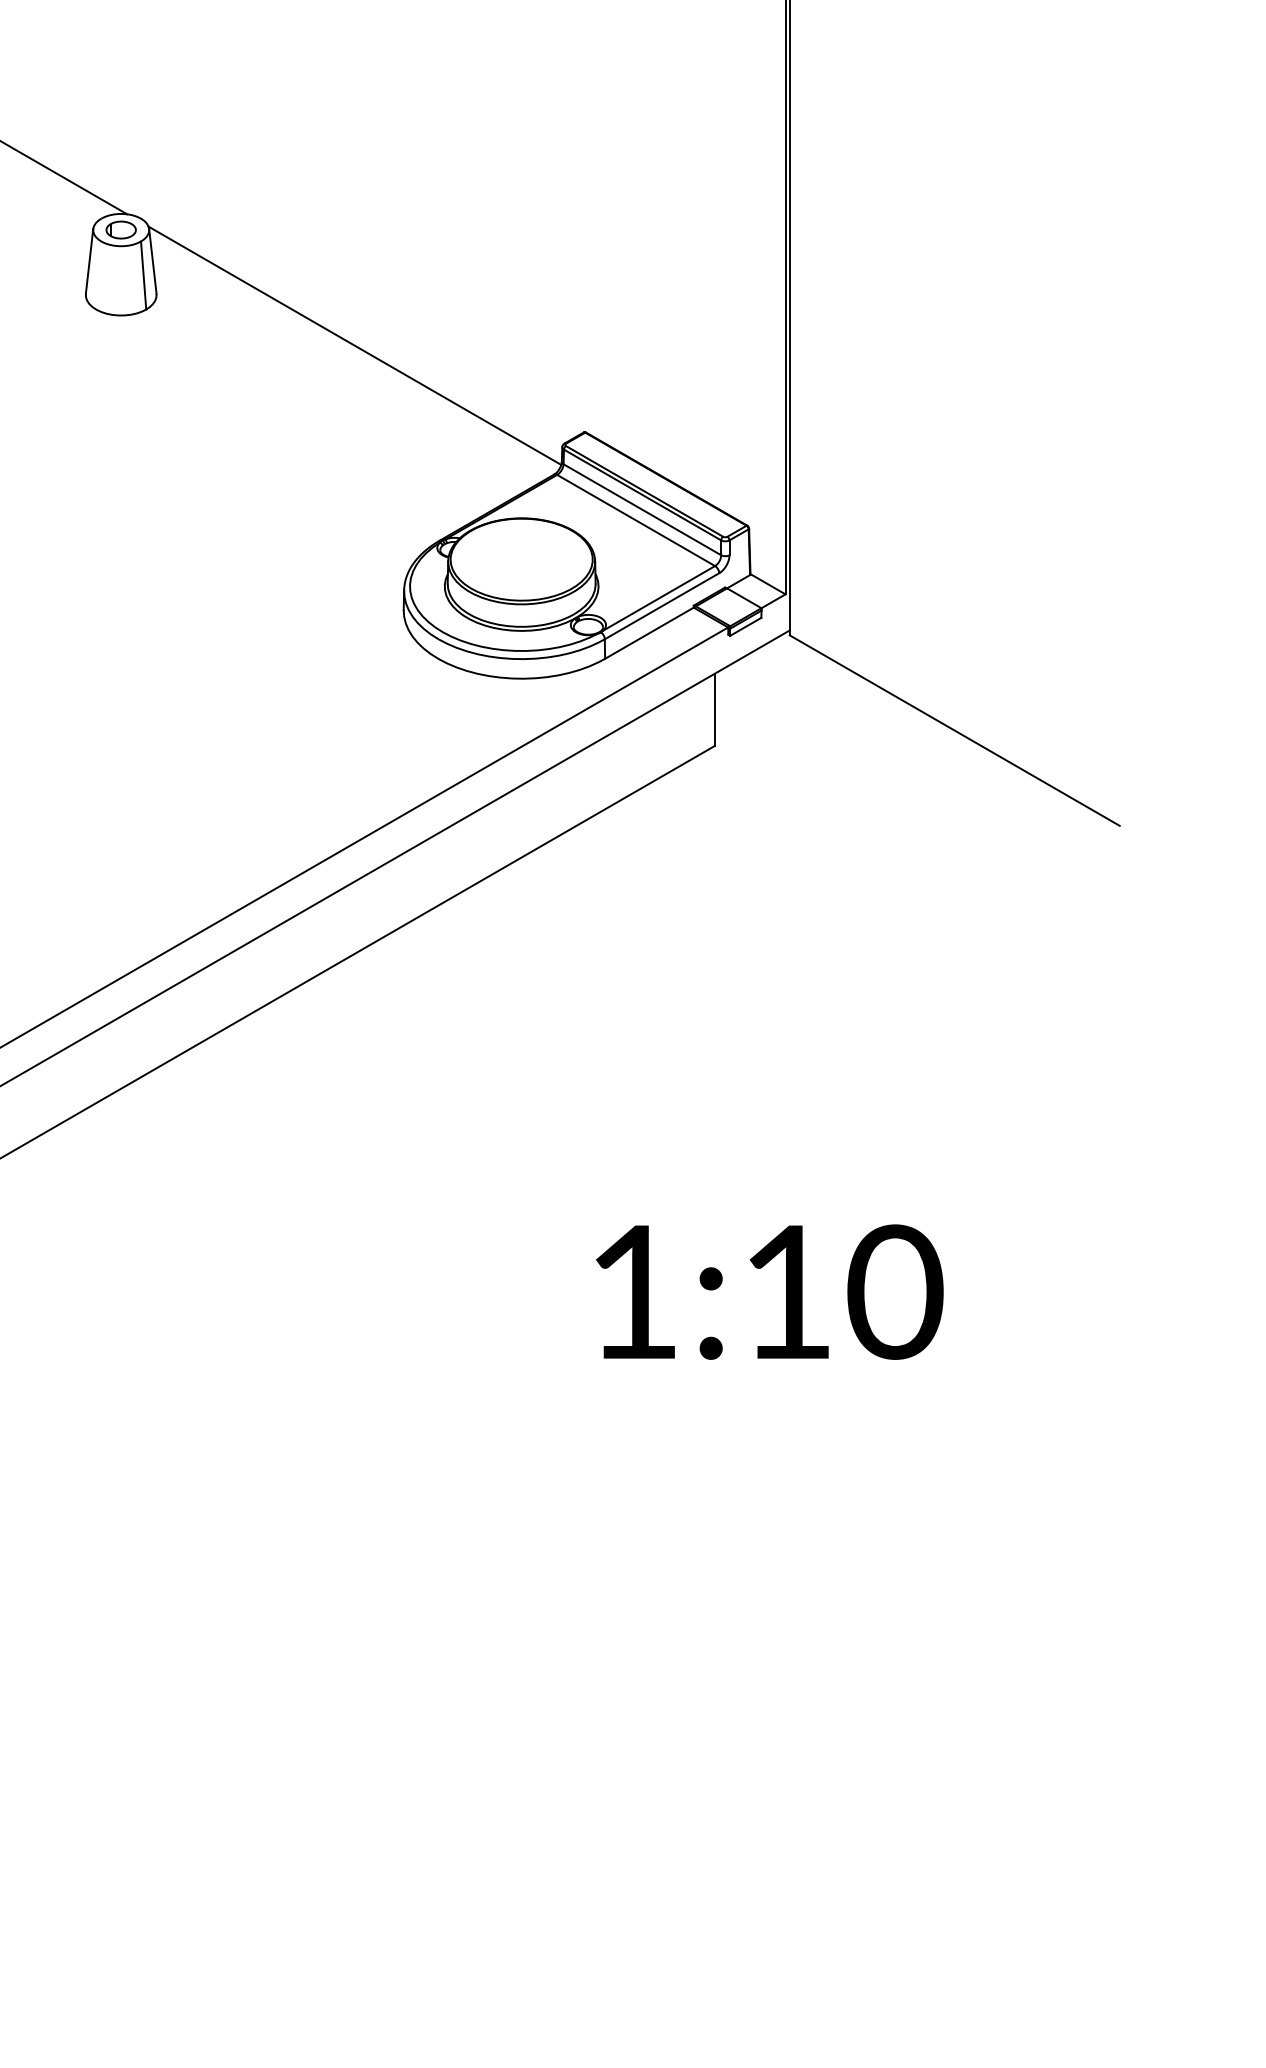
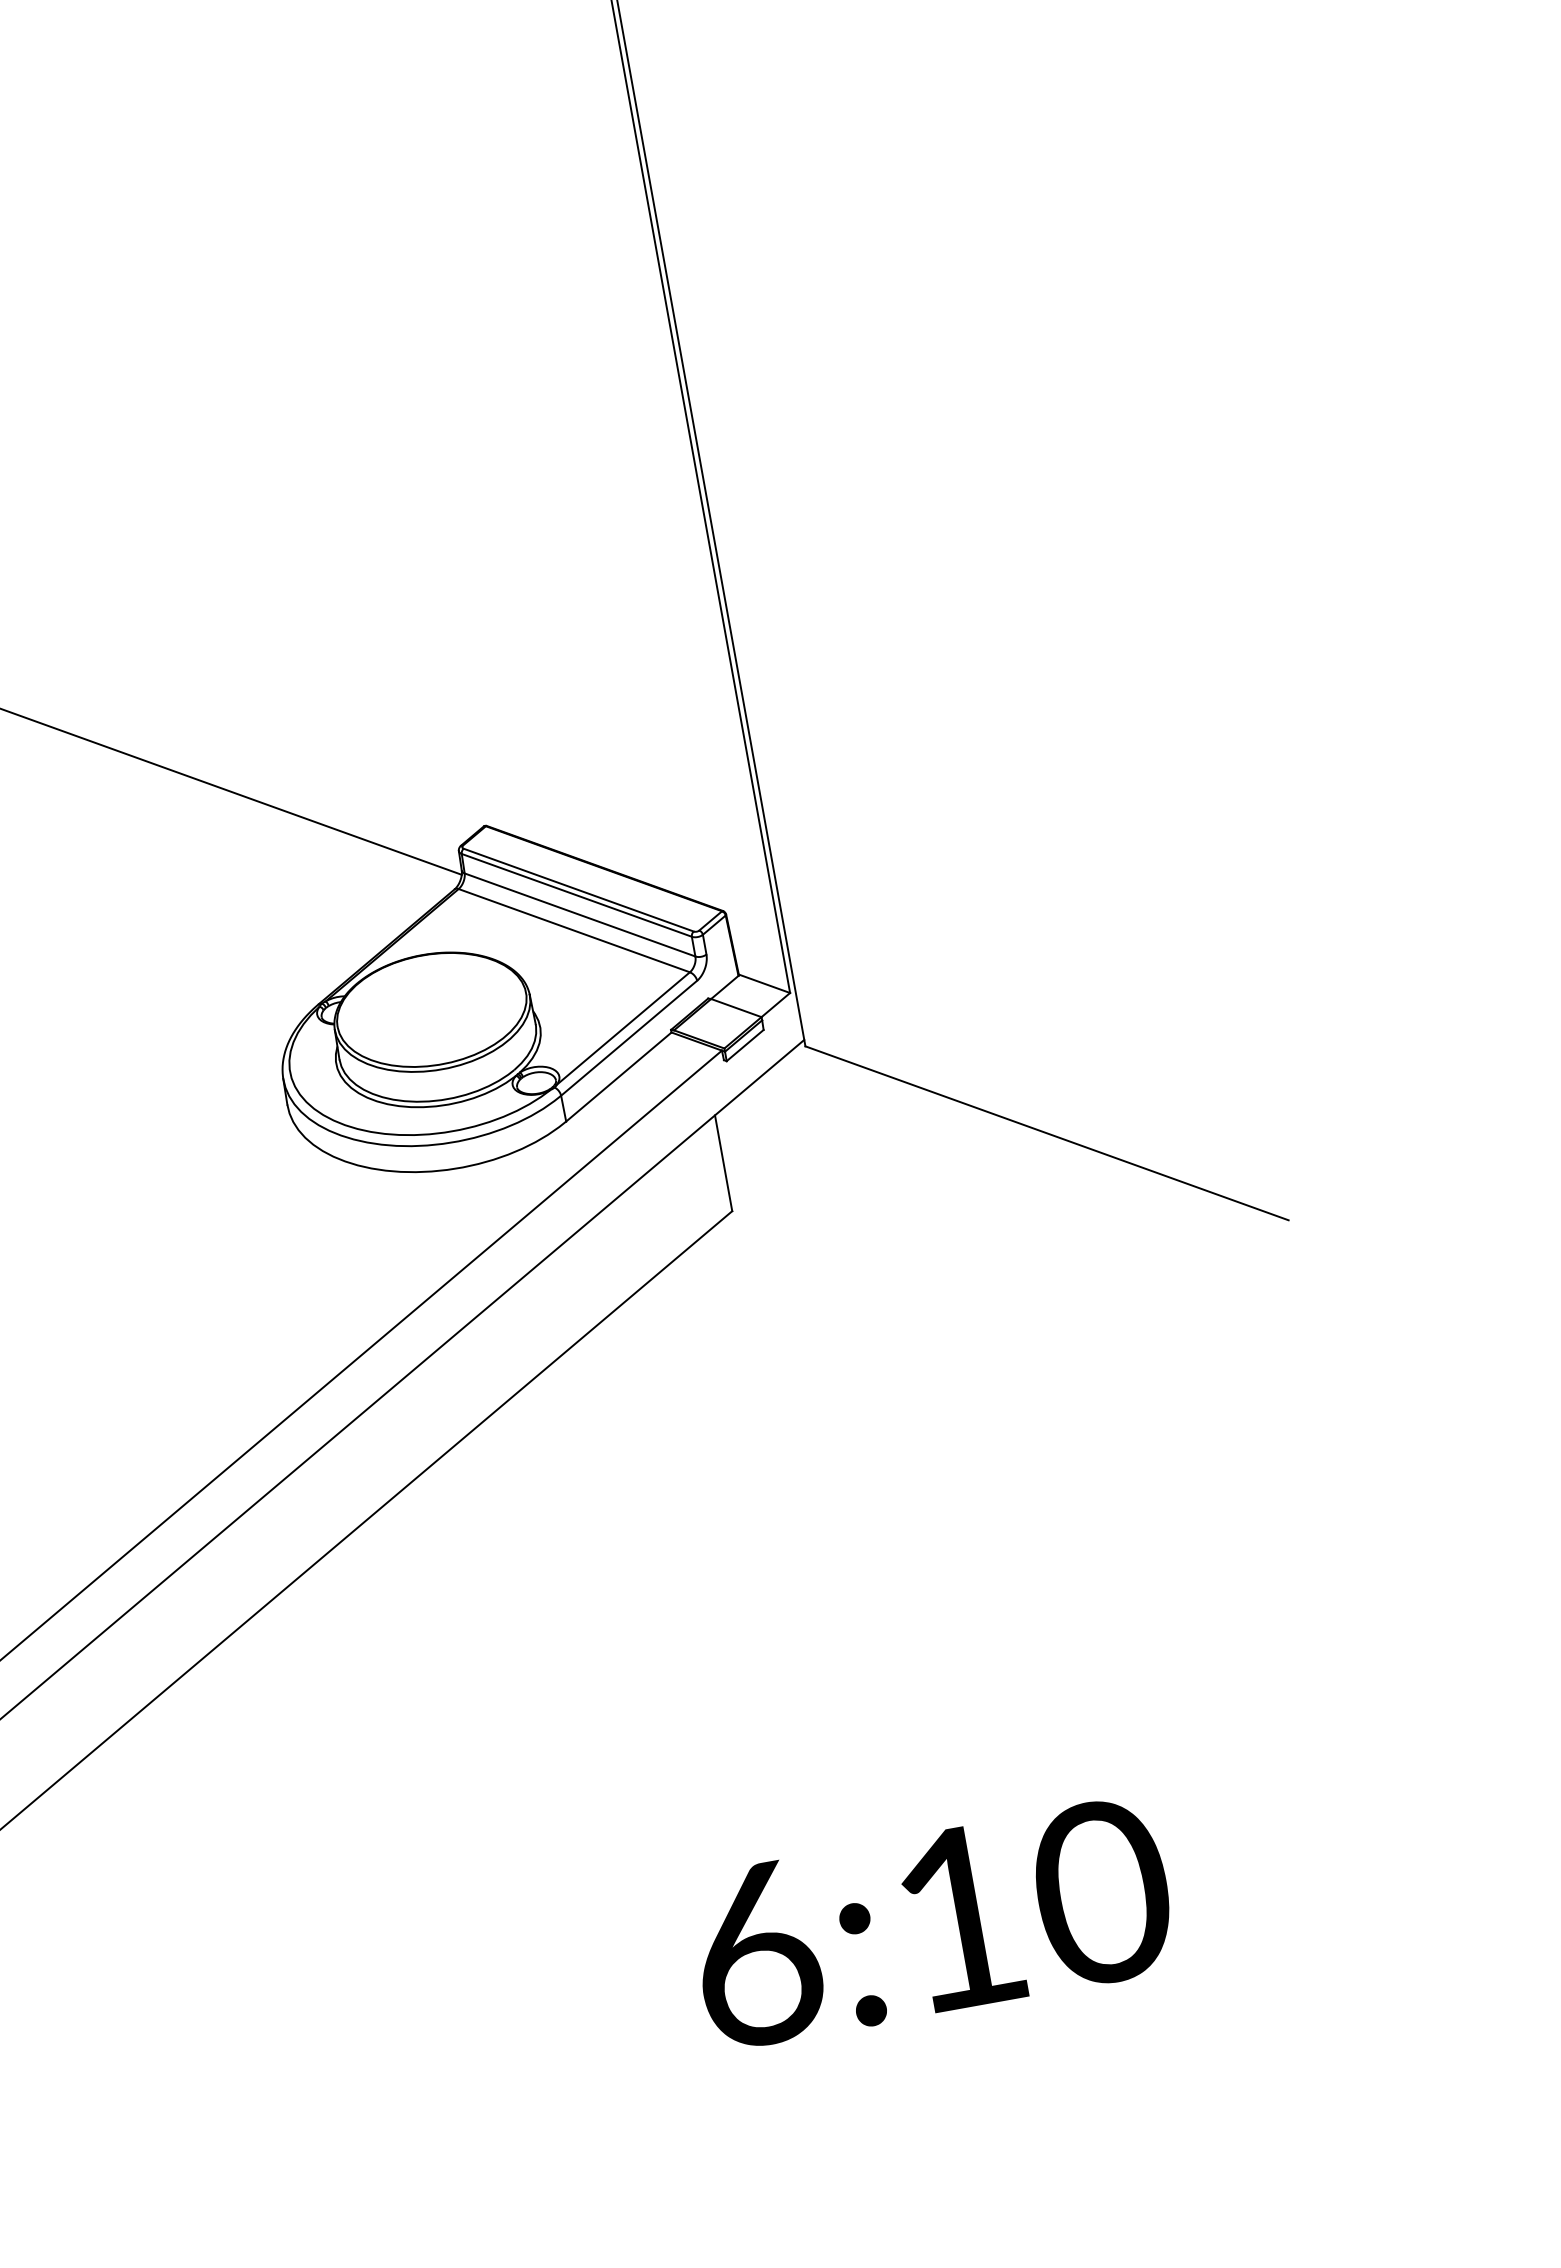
text: (634, 1292) -> (756, 1955), 1:10 -> 6:10

